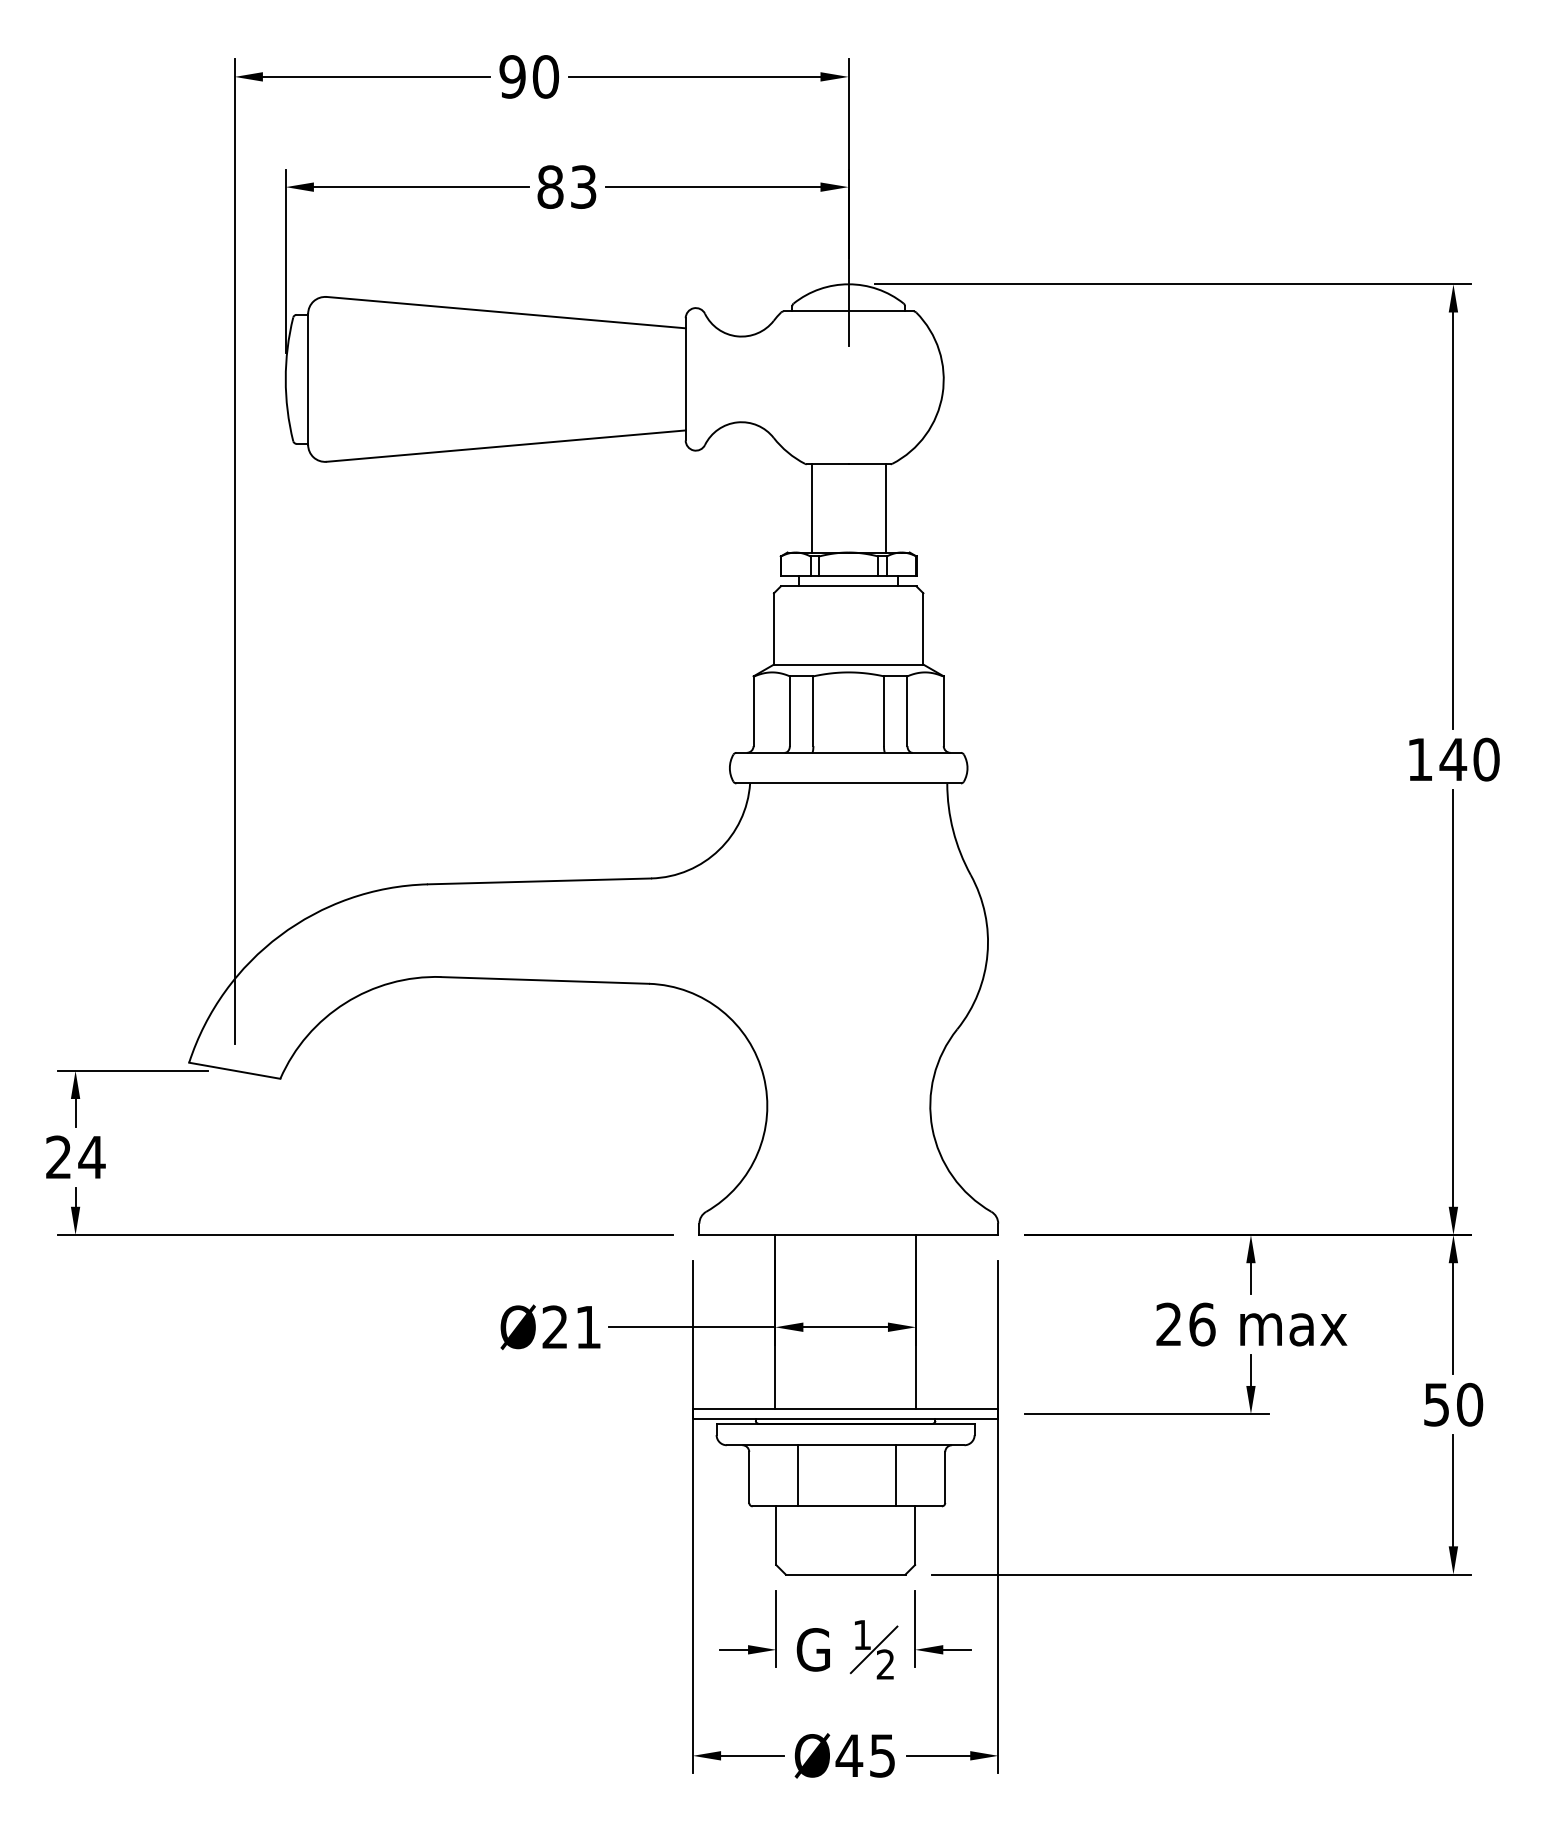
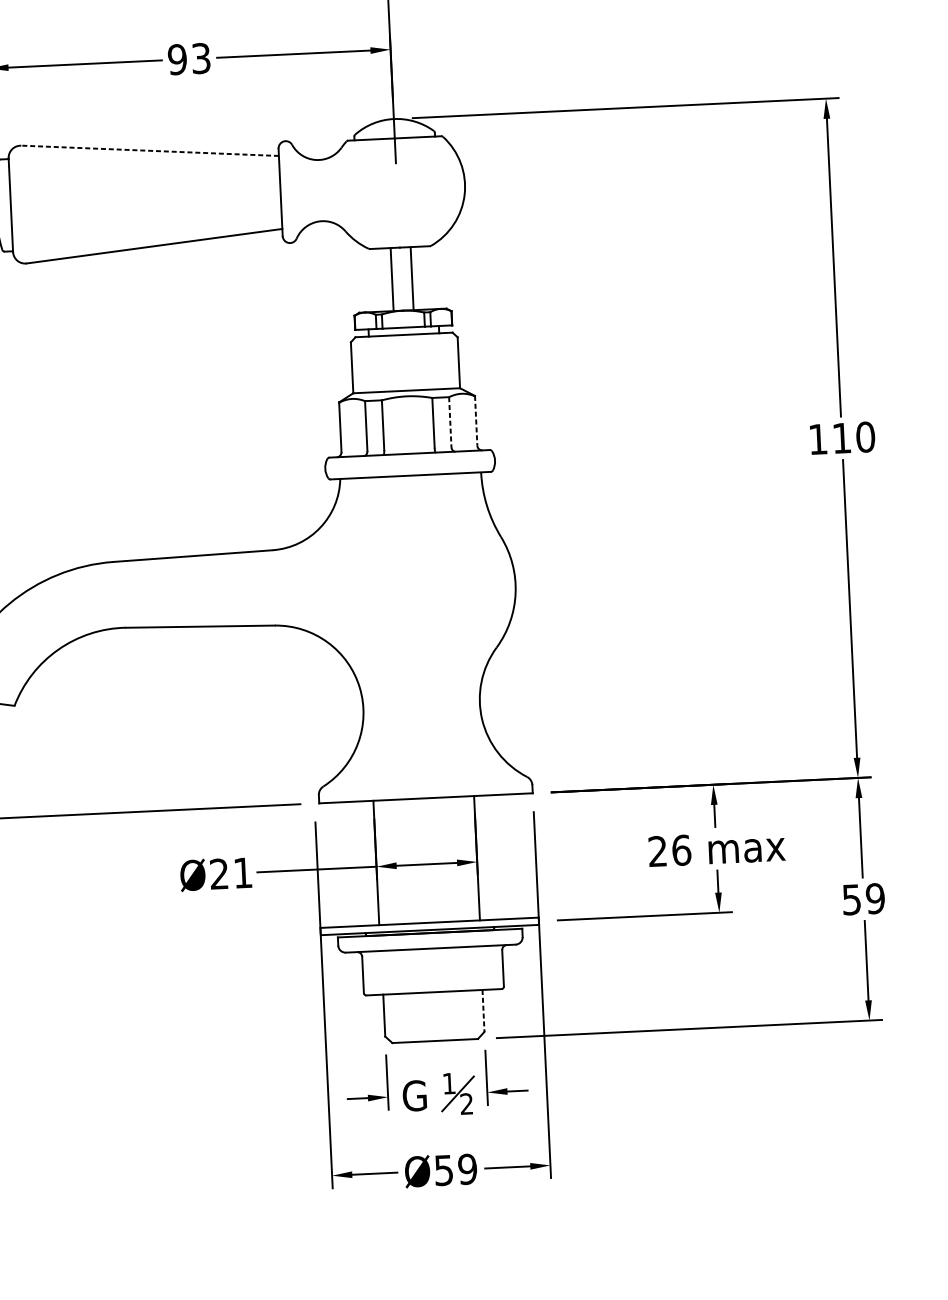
text: (550, 186) -> (177, 59), 83 -> 93
line: (505, 312) -> (149, 150), solid -> dashed
line: (811, 508) -> (412, 278), moved
line: (885, 508) -> (392, 279), moved
line: (907, 711) -> (450, 422), solid -> dashed
line: (943, 711) -> (476, 421), solid -> dashed
text: (1453, 759) -> (842, 438), 140 -> 110
text: (1469, 1404) -> (875, 898), 50 -> 59
line: (798, 1475) -> (398, 971), removed
line: (896, 1475) -> (468, 968), removed
line: (915, 1536) -> (483, 1011), solid -> dashed
text: (865, 1755) -> (455, 1169), Ø45 -> Ø59

